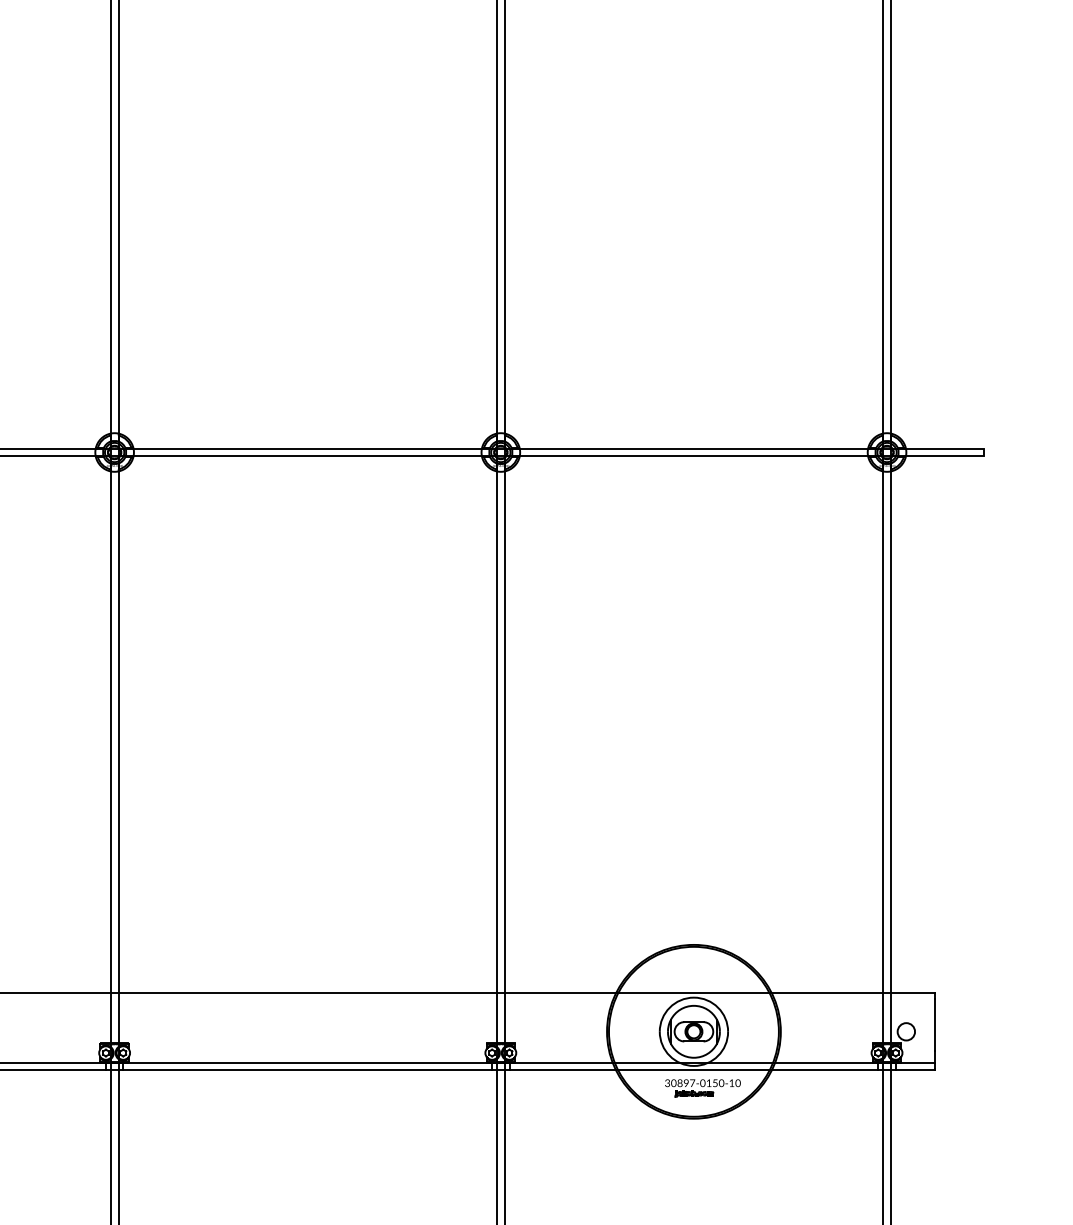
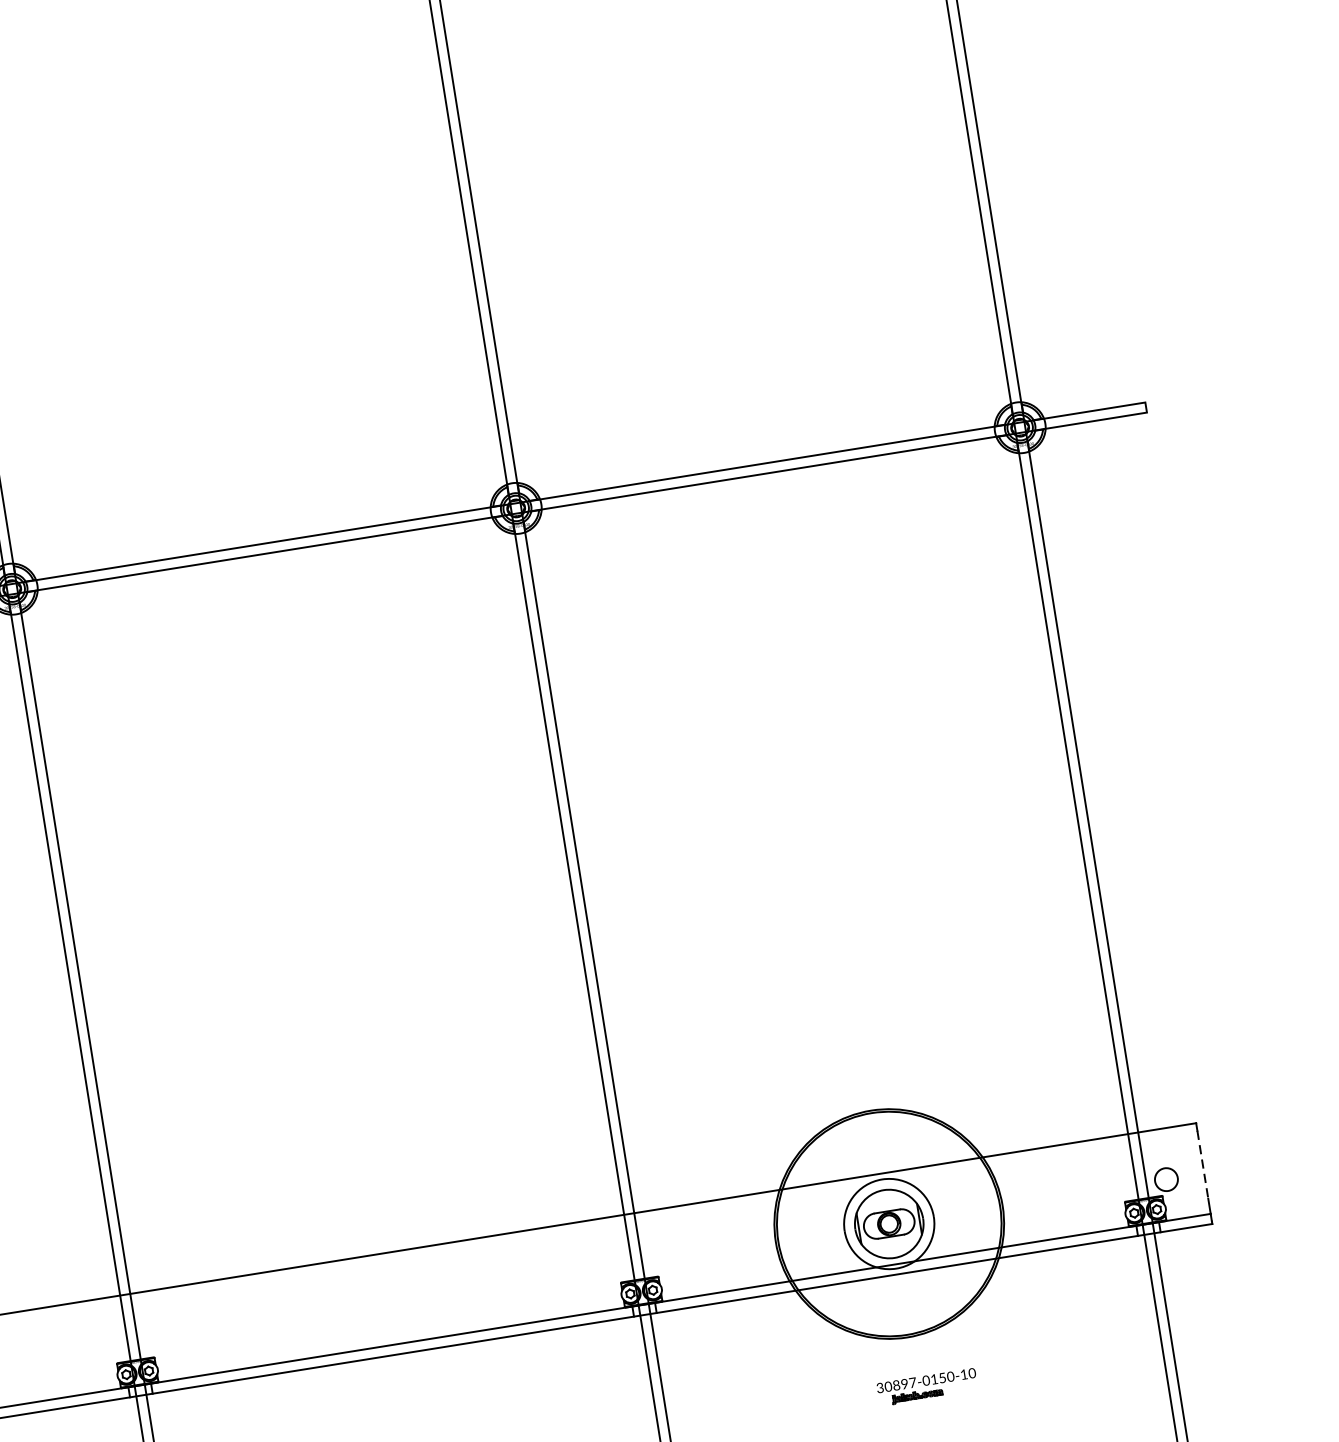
line: (935, 1025) -> (1203, 1165), solid -> dashed
part: (702, 1088) -> (926, 1387), moved

